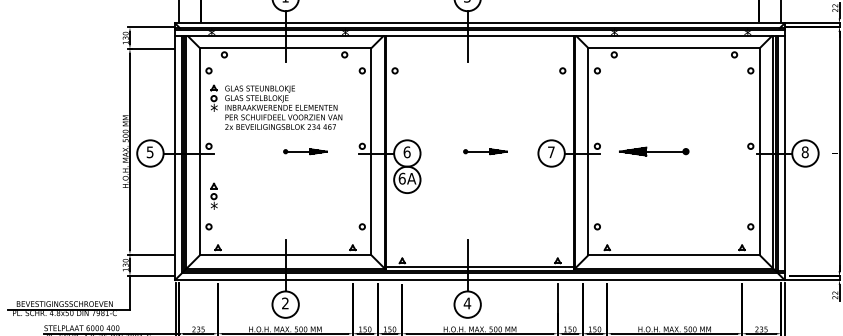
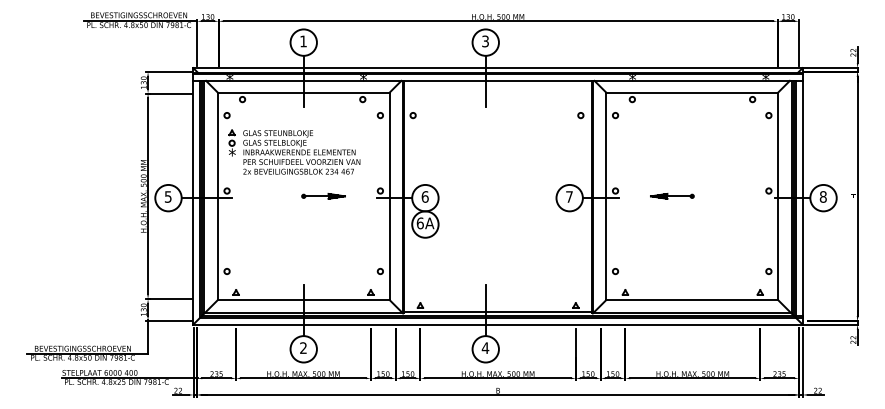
part: (485, 151) -> (503, 196), removed
part: (654, 151) -> (672, 196), size x0.62
part: (213, 195) -> (231, 240), removed

